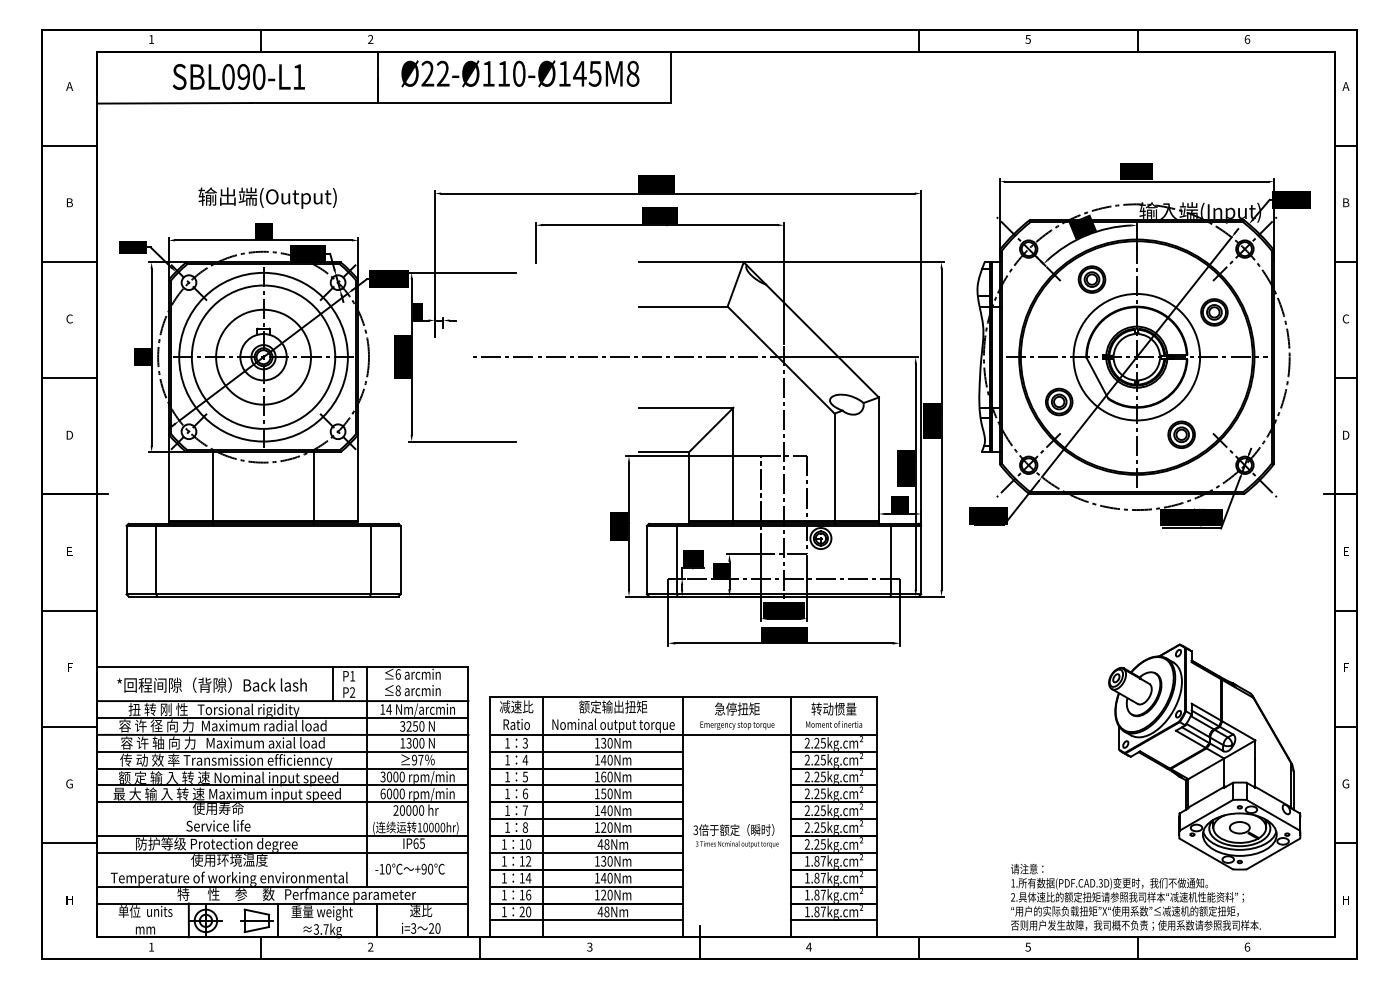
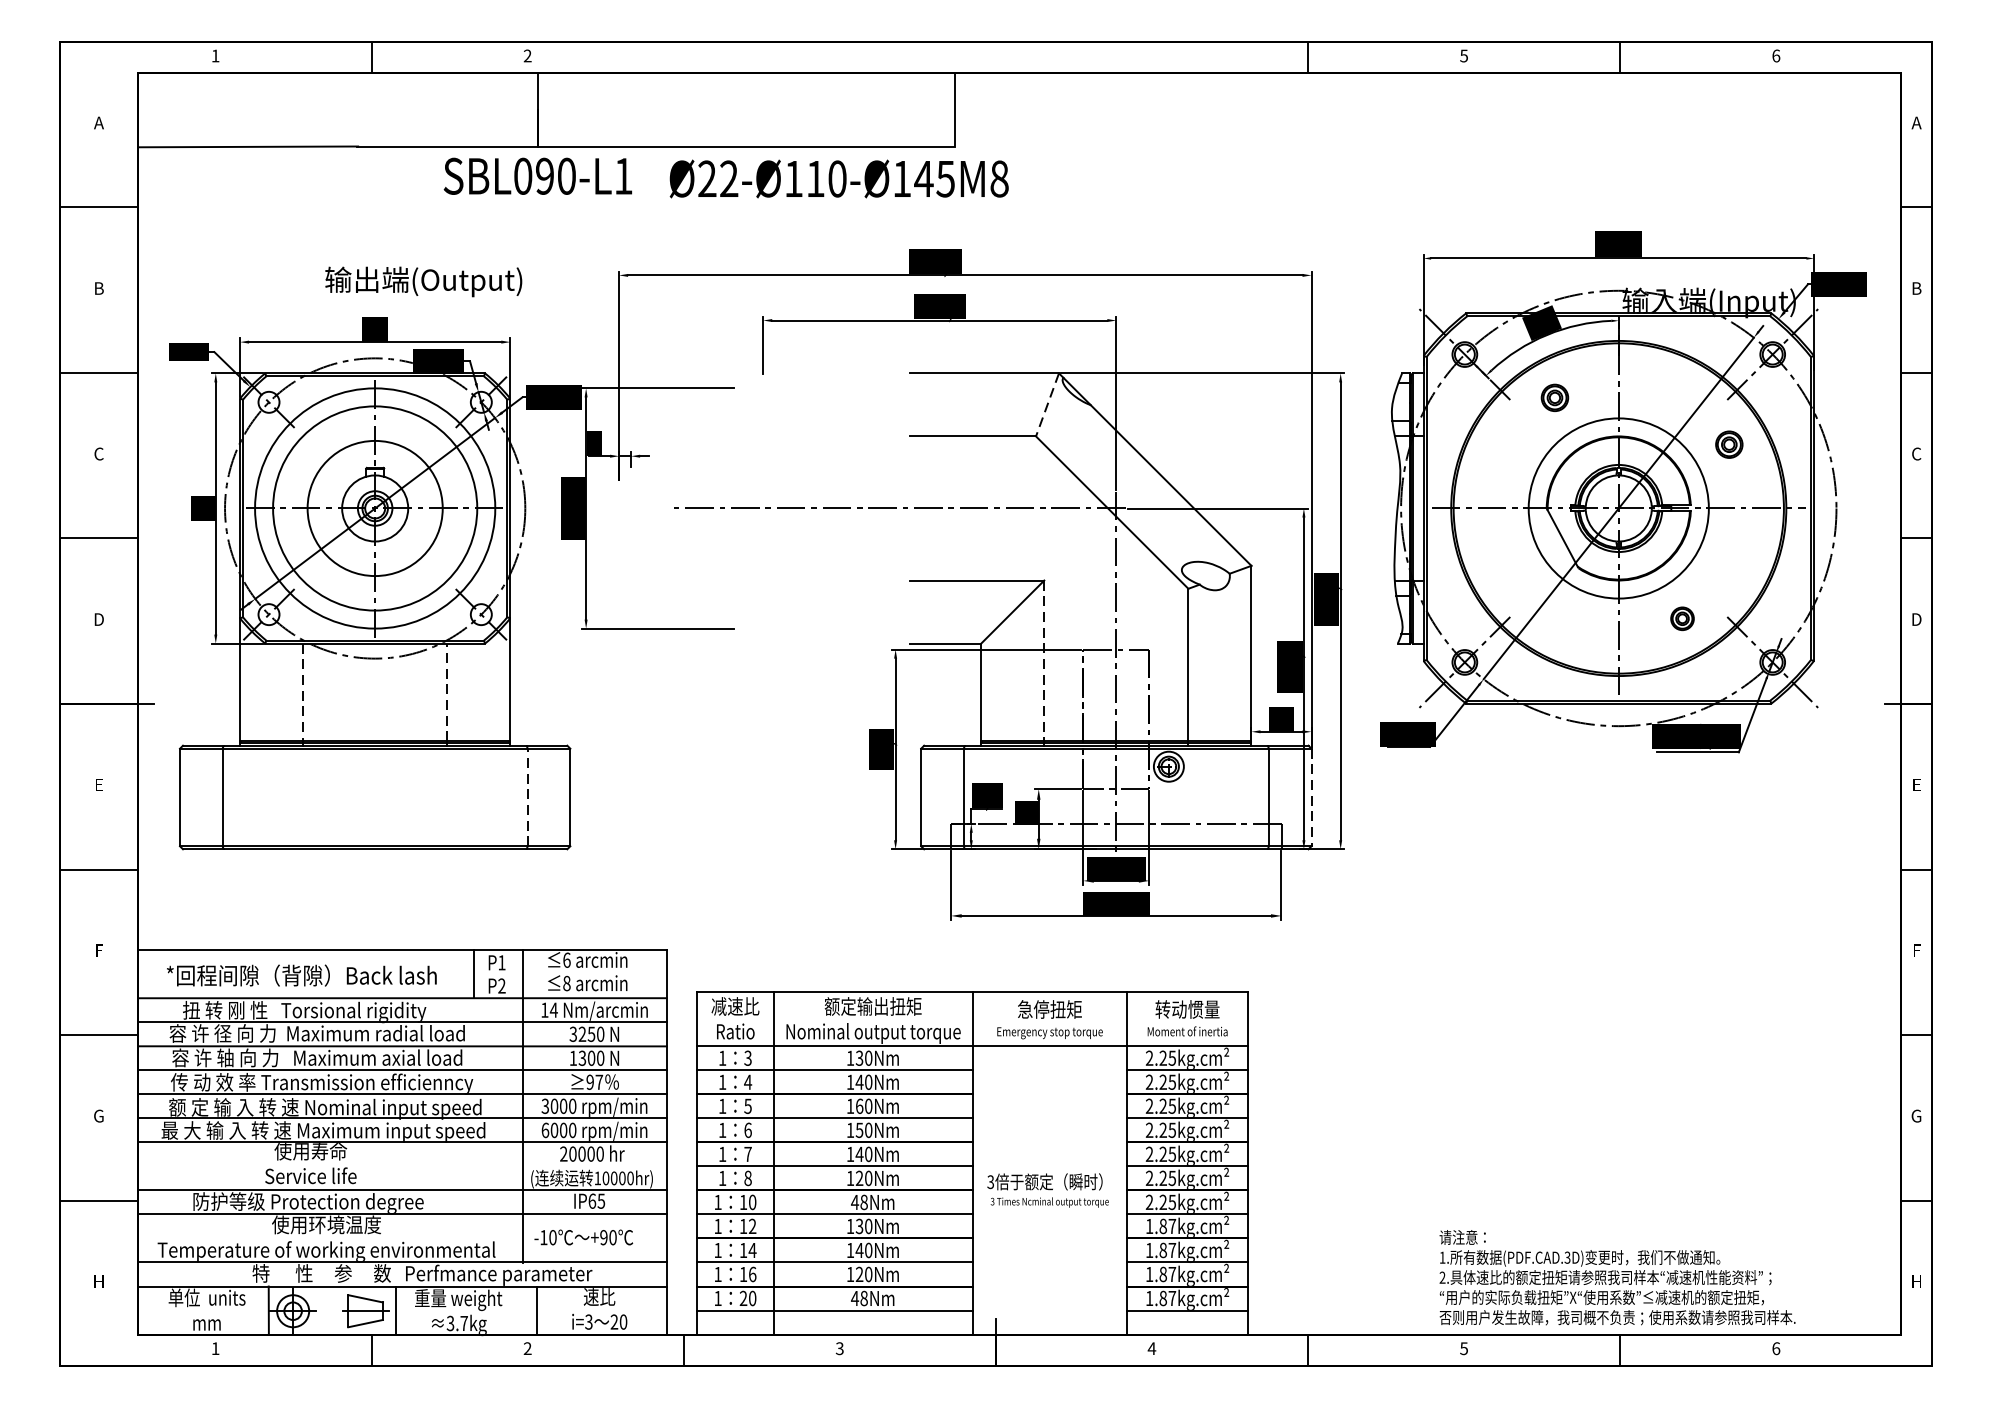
text: (520, 73) -> (839, 178), moved
text: (238, 76) -> (537, 175), moved
text: (267, 197) -> (423, 281), moved
part: (1091, 279) -> (1554, 397), size x0.7
line: (735, 284) -> (1047, 404), solid -> dashed
part: (1214, 312) -> (1729, 444), size x0.7
part: (1059, 401) -> (1508, 571), removed
part: (1181, 434) -> (1682, 618), size x0.6
line: (733, 464) -> (1044, 661), solid -> dashed
line: (314, 485) -> (447, 691), solid -> dashed
line: (212, 486) -> (302, 692), solid -> dashed
line: (370, 559) -> (527, 796), solid -> dashed
line: (921, 560) -> (1312, 797), solid -> dashed
part: (1204, 756) -> (1715, 1077), removed

